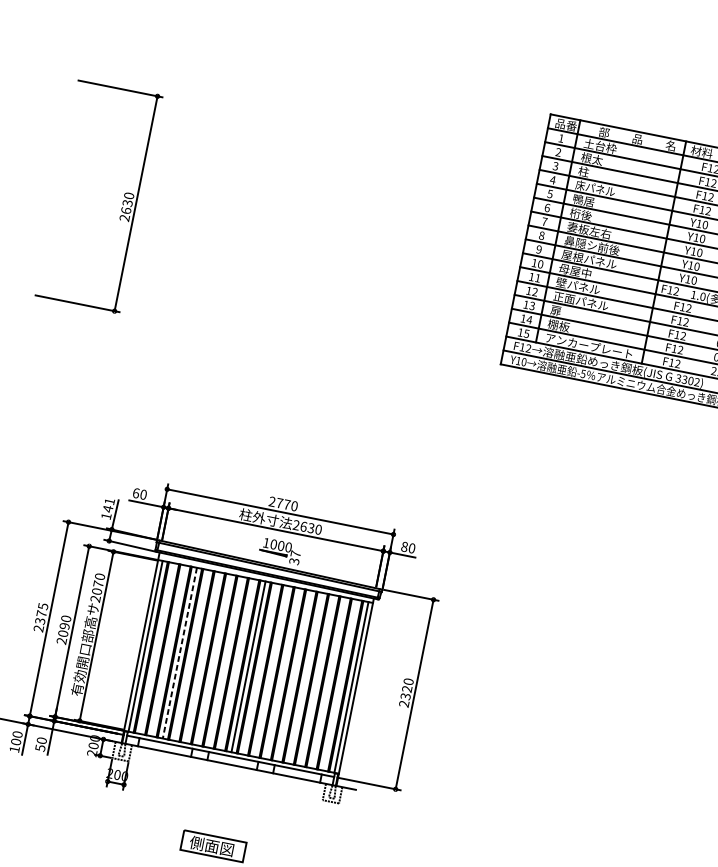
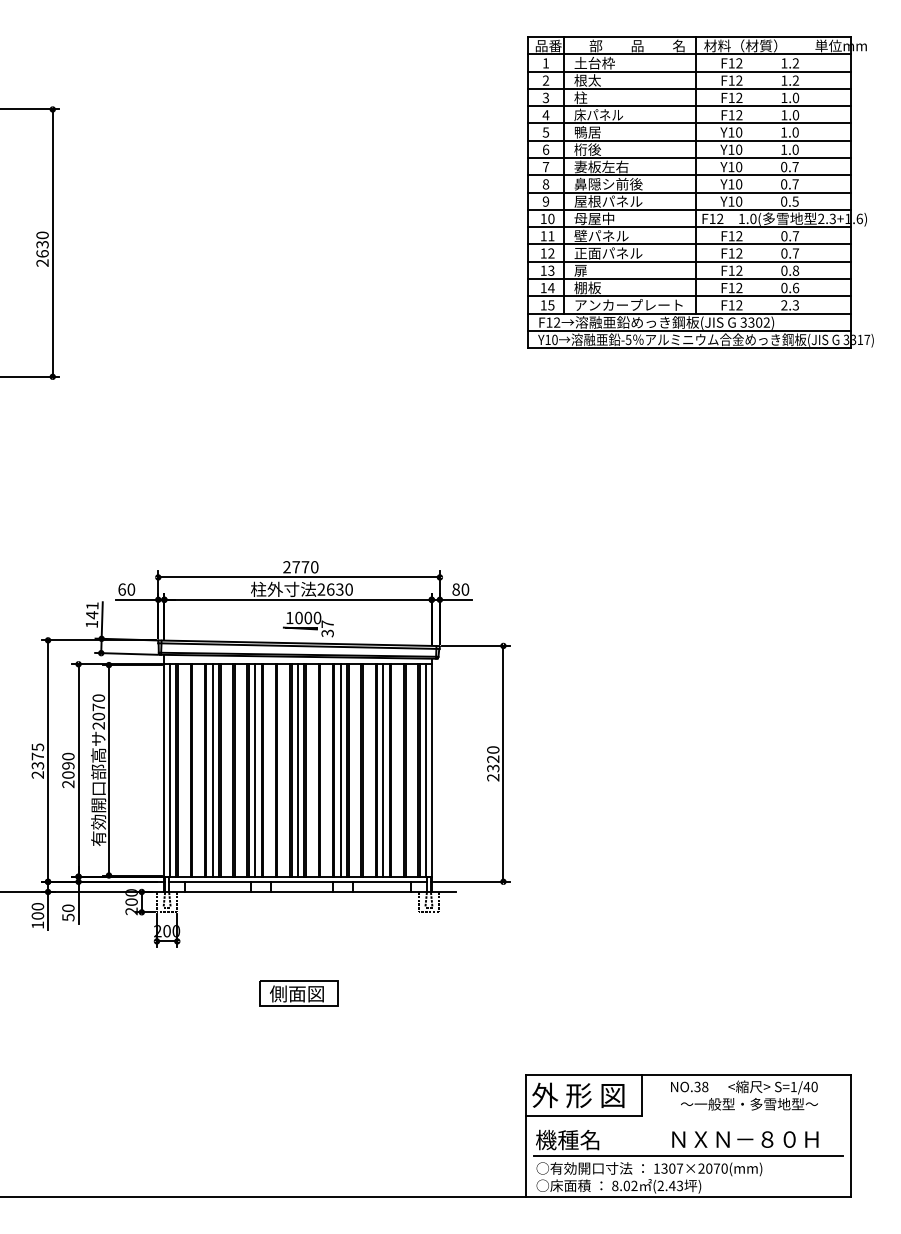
line: (179, 653) -> (212, 770), dashed -> solid
line: (214, 660) -> (255, 770), added
line: (282, 673) -> (340, 770), added
line: (317, 680) -> (383, 770), added

